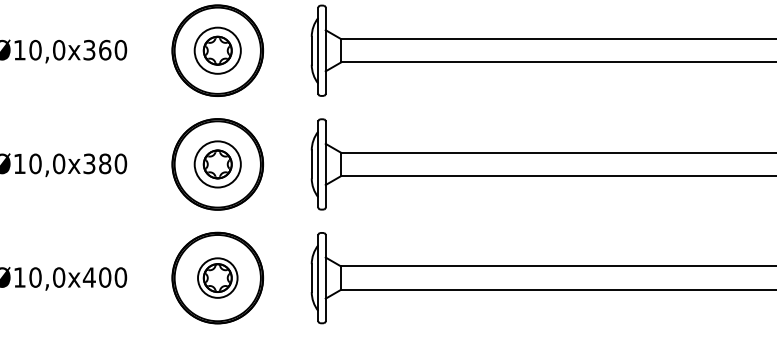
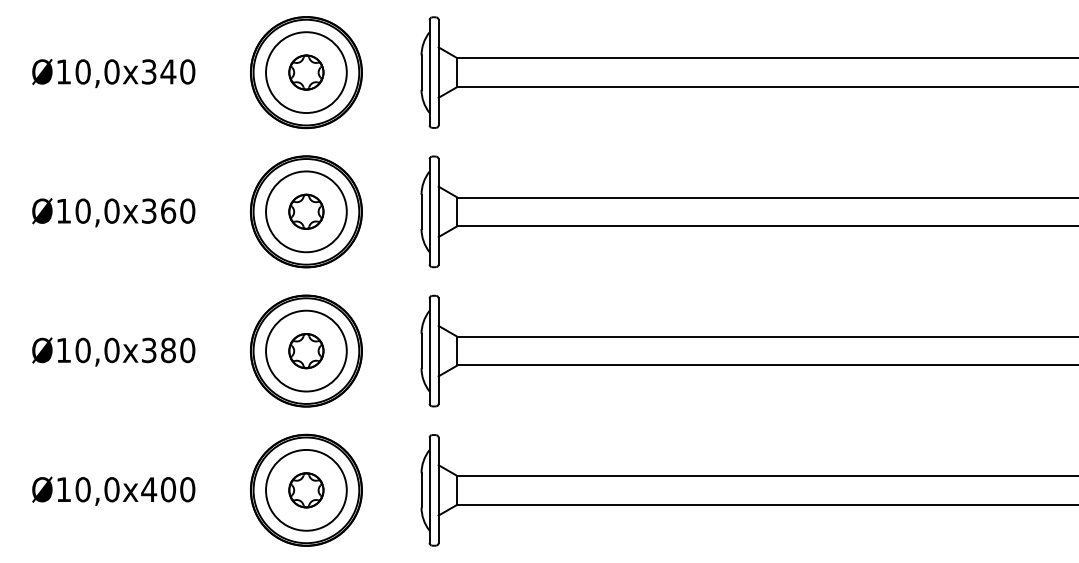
circle: (217, 50) -> (306, 211), size x1.43
circle: (217, 163) -> (306, 350), size x1.43
circle: (217, 277) -> (306, 489), size x1.67

